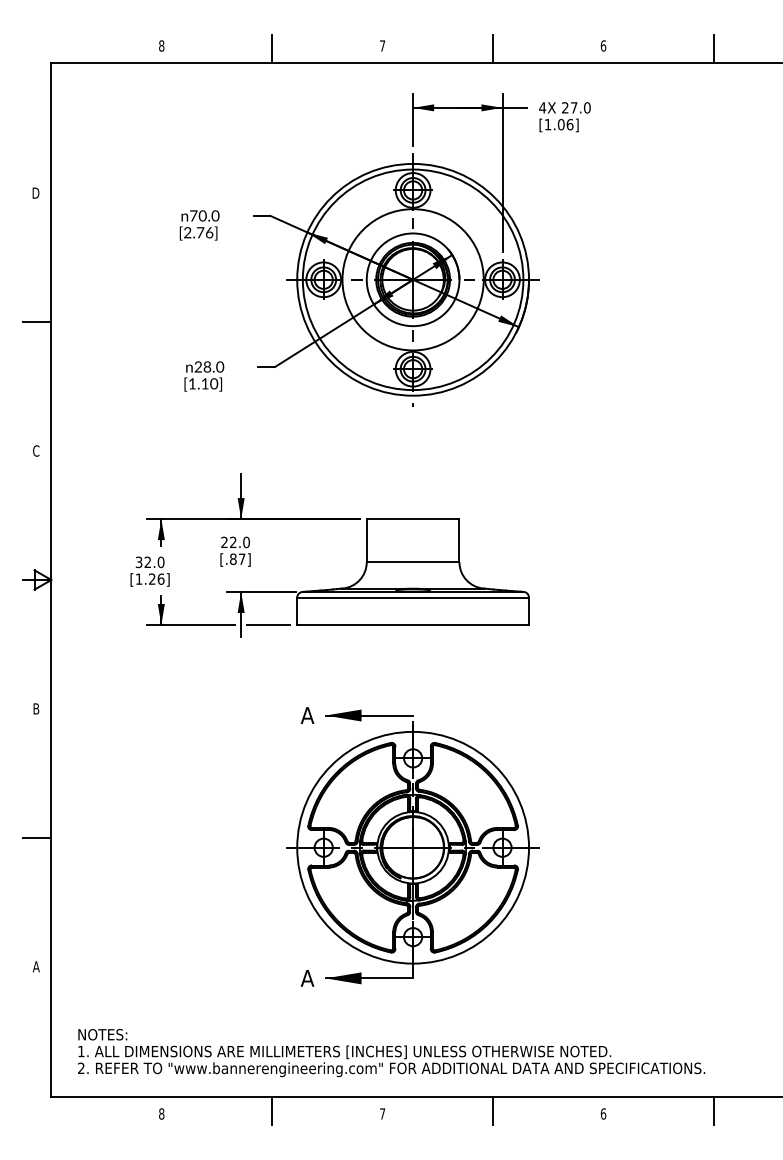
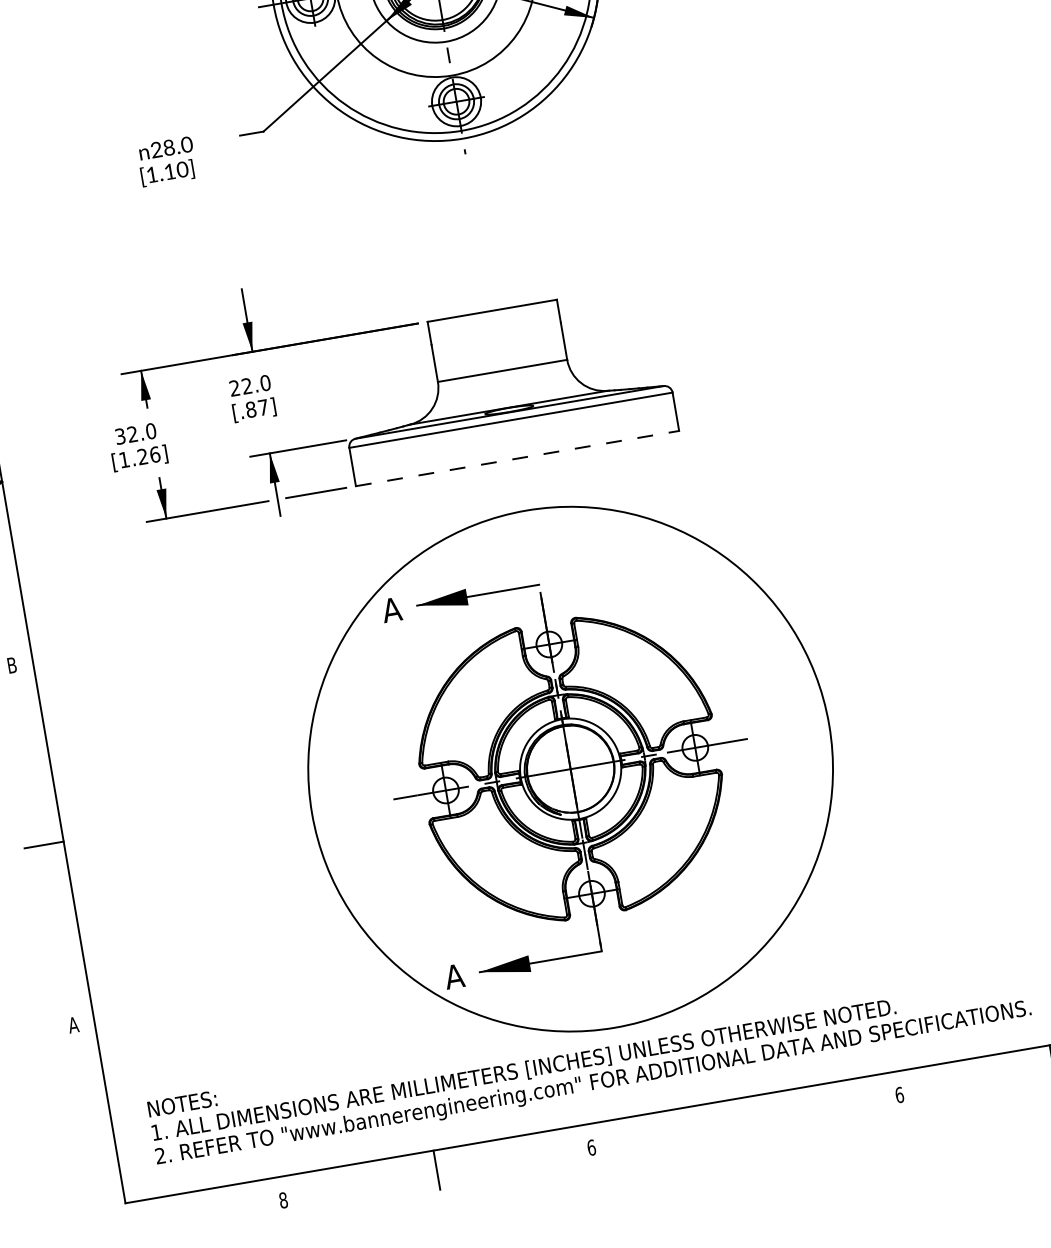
line: (413, 625) -> (518, 459), solid -> dashed
circle: (413, 847) -> (571, 768), size x1.6
line: (493, 1111) -> (745, 1117), removed
text: (382, 1113) -> (591, 1147), 7 -> 6

